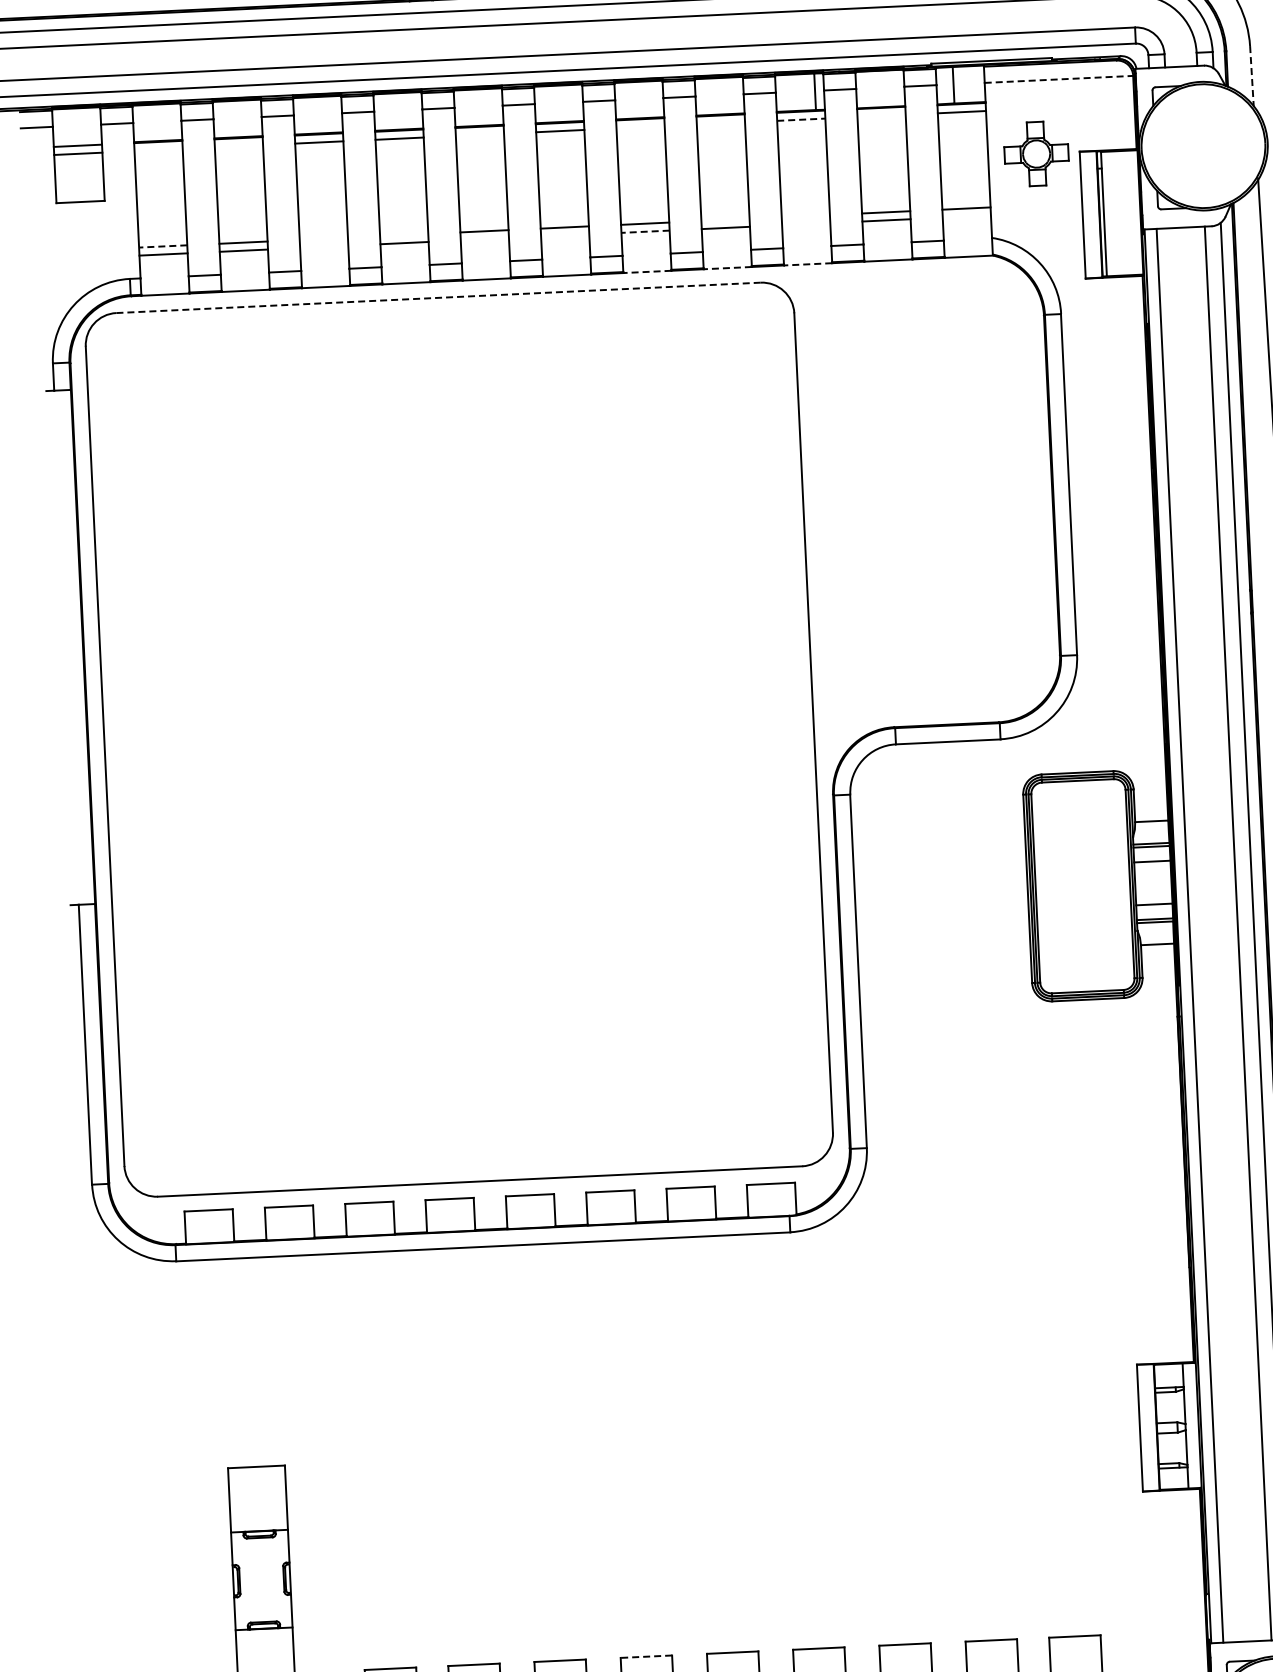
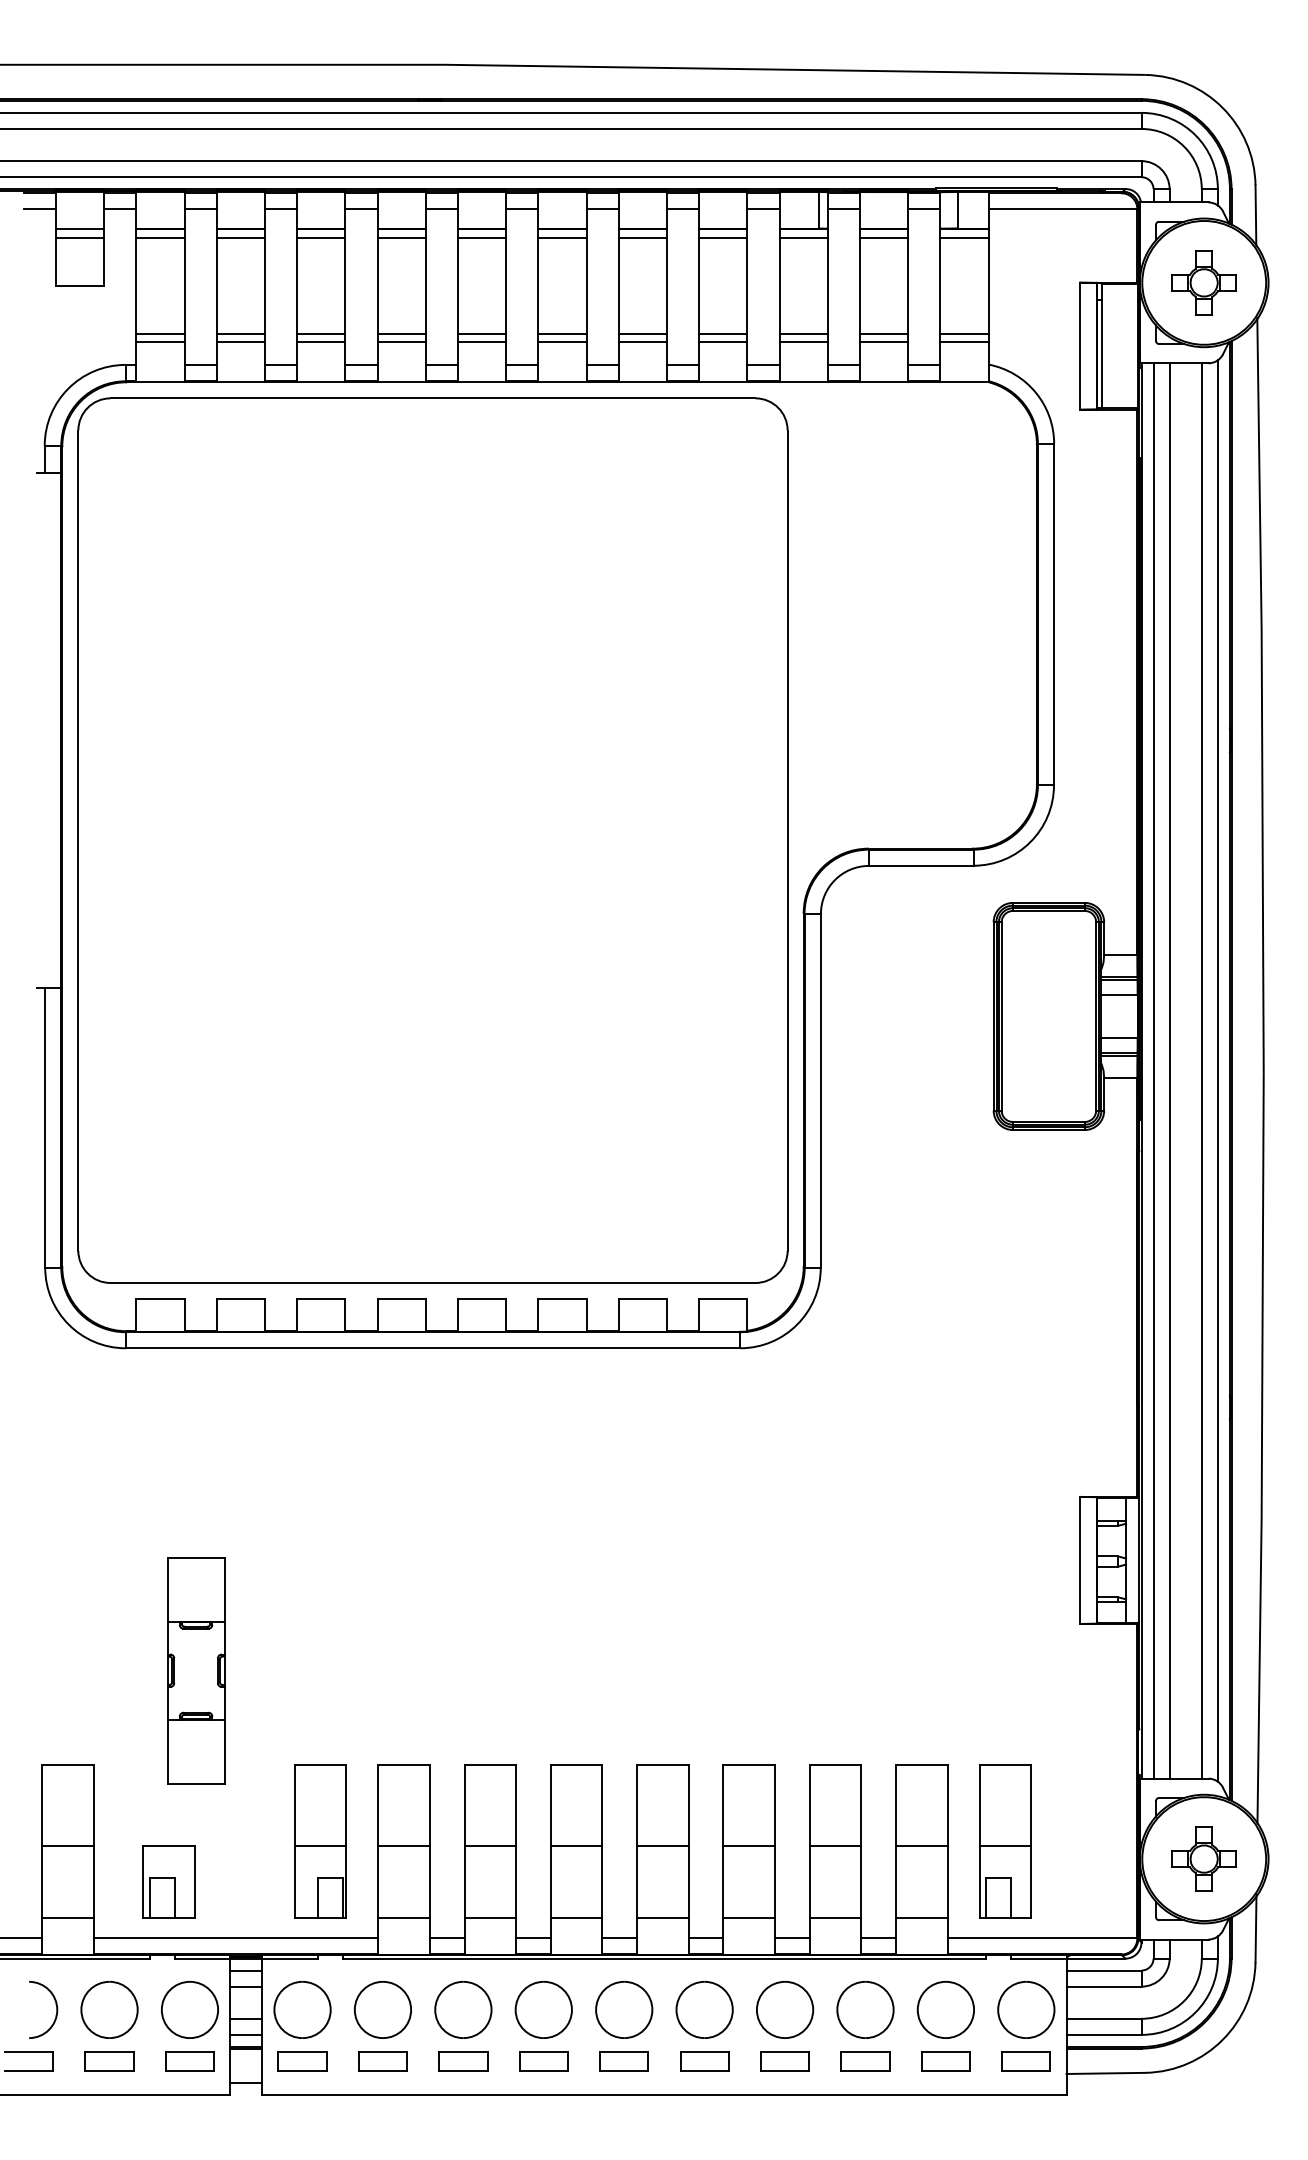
line: (1251, 76) -> (1255, 215), dashed -> solid
line: (1059, 79) -> (1063, 209), dashed -> solid
line: (881, 115) -> (884, 237), added
line: (802, 119) -> (804, 237), dashed -> solid
line: (721, 123) -> (723, 237), added
line: (640, 127) -> (642, 237), added
line: (479, 134) -> (481, 237), added
line: (238, 146) -> (240, 237), added
line: (158, 150) -> (160, 237), added
part: (1035, 153) -> (1203, 282), moved
line: (805, 216) -> (803, 334), added
line: (966, 217) -> (964, 342), added
line: (725, 220) -> (723, 334), added
line: (805, 224) -> (803, 342), added
line: (645, 232) -> (642, 342), dashed -> solid
line: (404, 235) -> (401, 334), added
line: (565, 235) -> (562, 342), added
line: (324, 239) -> (321, 334), added
line: (484, 239) -> (481, 342), added
line: (162, 246) -> (159, 334), dashed -> solid
line: (324, 247) -> (321, 342), added
line: (807, 264) -> (803, 382), dashed -> solid
line: (726, 268) -> (722, 382), dashed -> solid
line: (647, 272) -> (642, 382), dashed -> solid
line: (439, 297) -> (433, 398), dashed -> solid
line: (1205, 934) -> (1169, 1070), added
line: (646, 1656) -> (576, 1765), dashed -> solid

